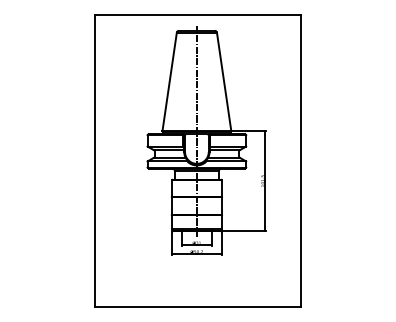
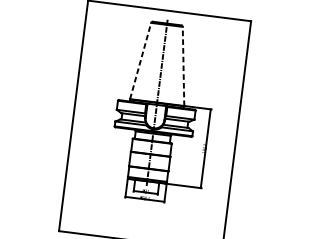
line: (169, 81) -> (140, 60), solid -> dashed
line: (224, 81) -> (183, 66), solid -> dashed

